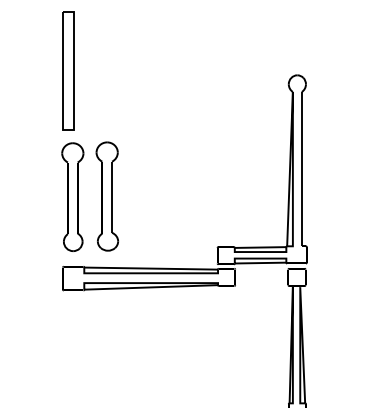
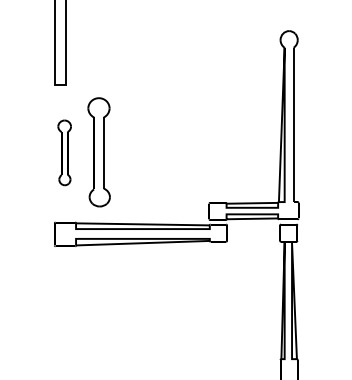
part: (72, 196) -> (64, 152), size x0.6

